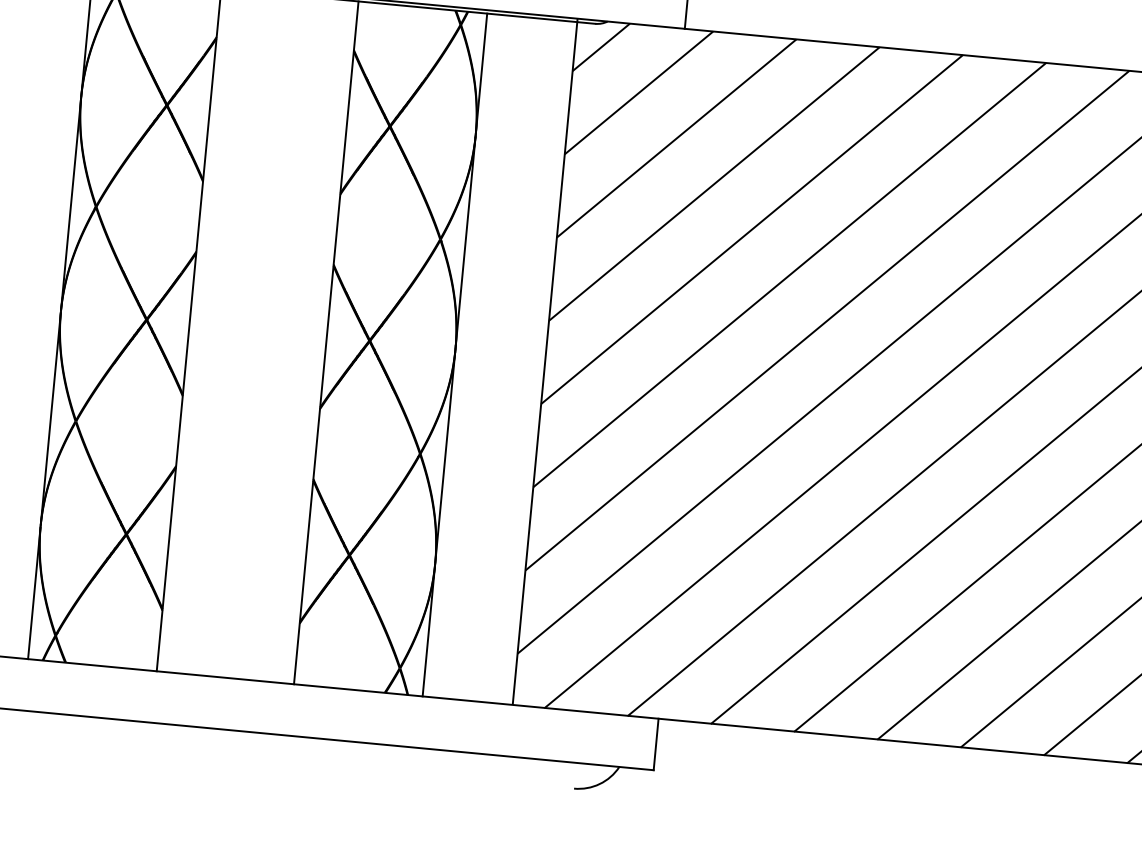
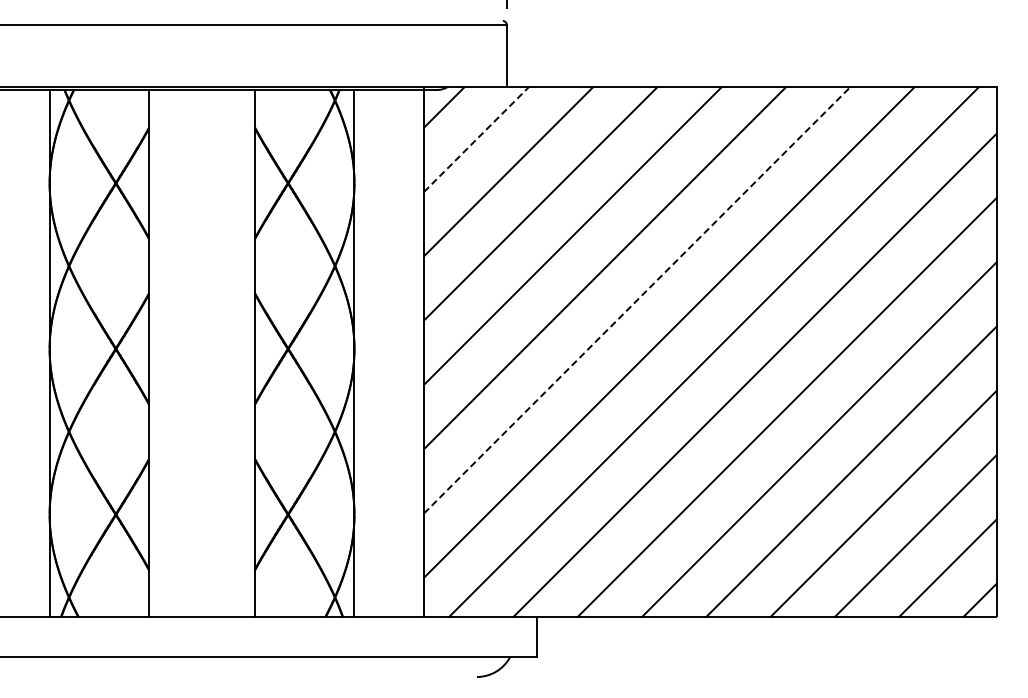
line: (639, 92) -> (476, 139), solid -> dashed
line: (827, 320) -> (637, 300), solid -> dashed

